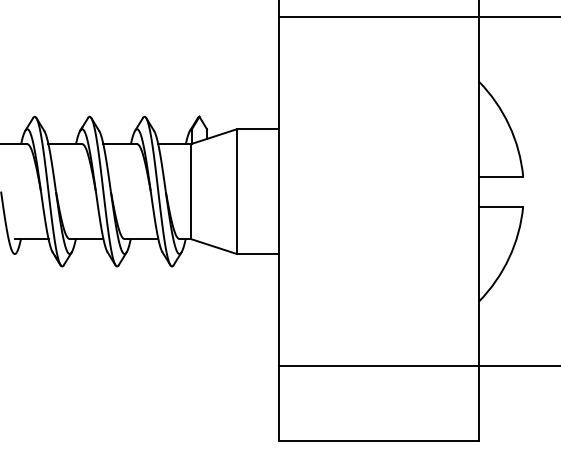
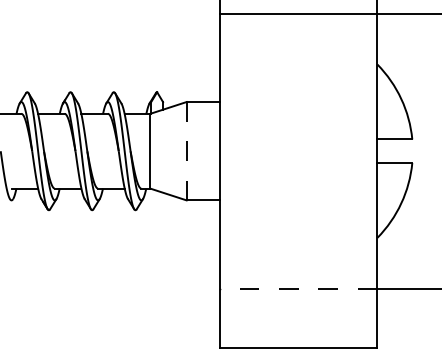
line: (236, 192) -> (186, 151), solid -> dashed
line: (379, 366) -> (299, 289), solid -> dashed

